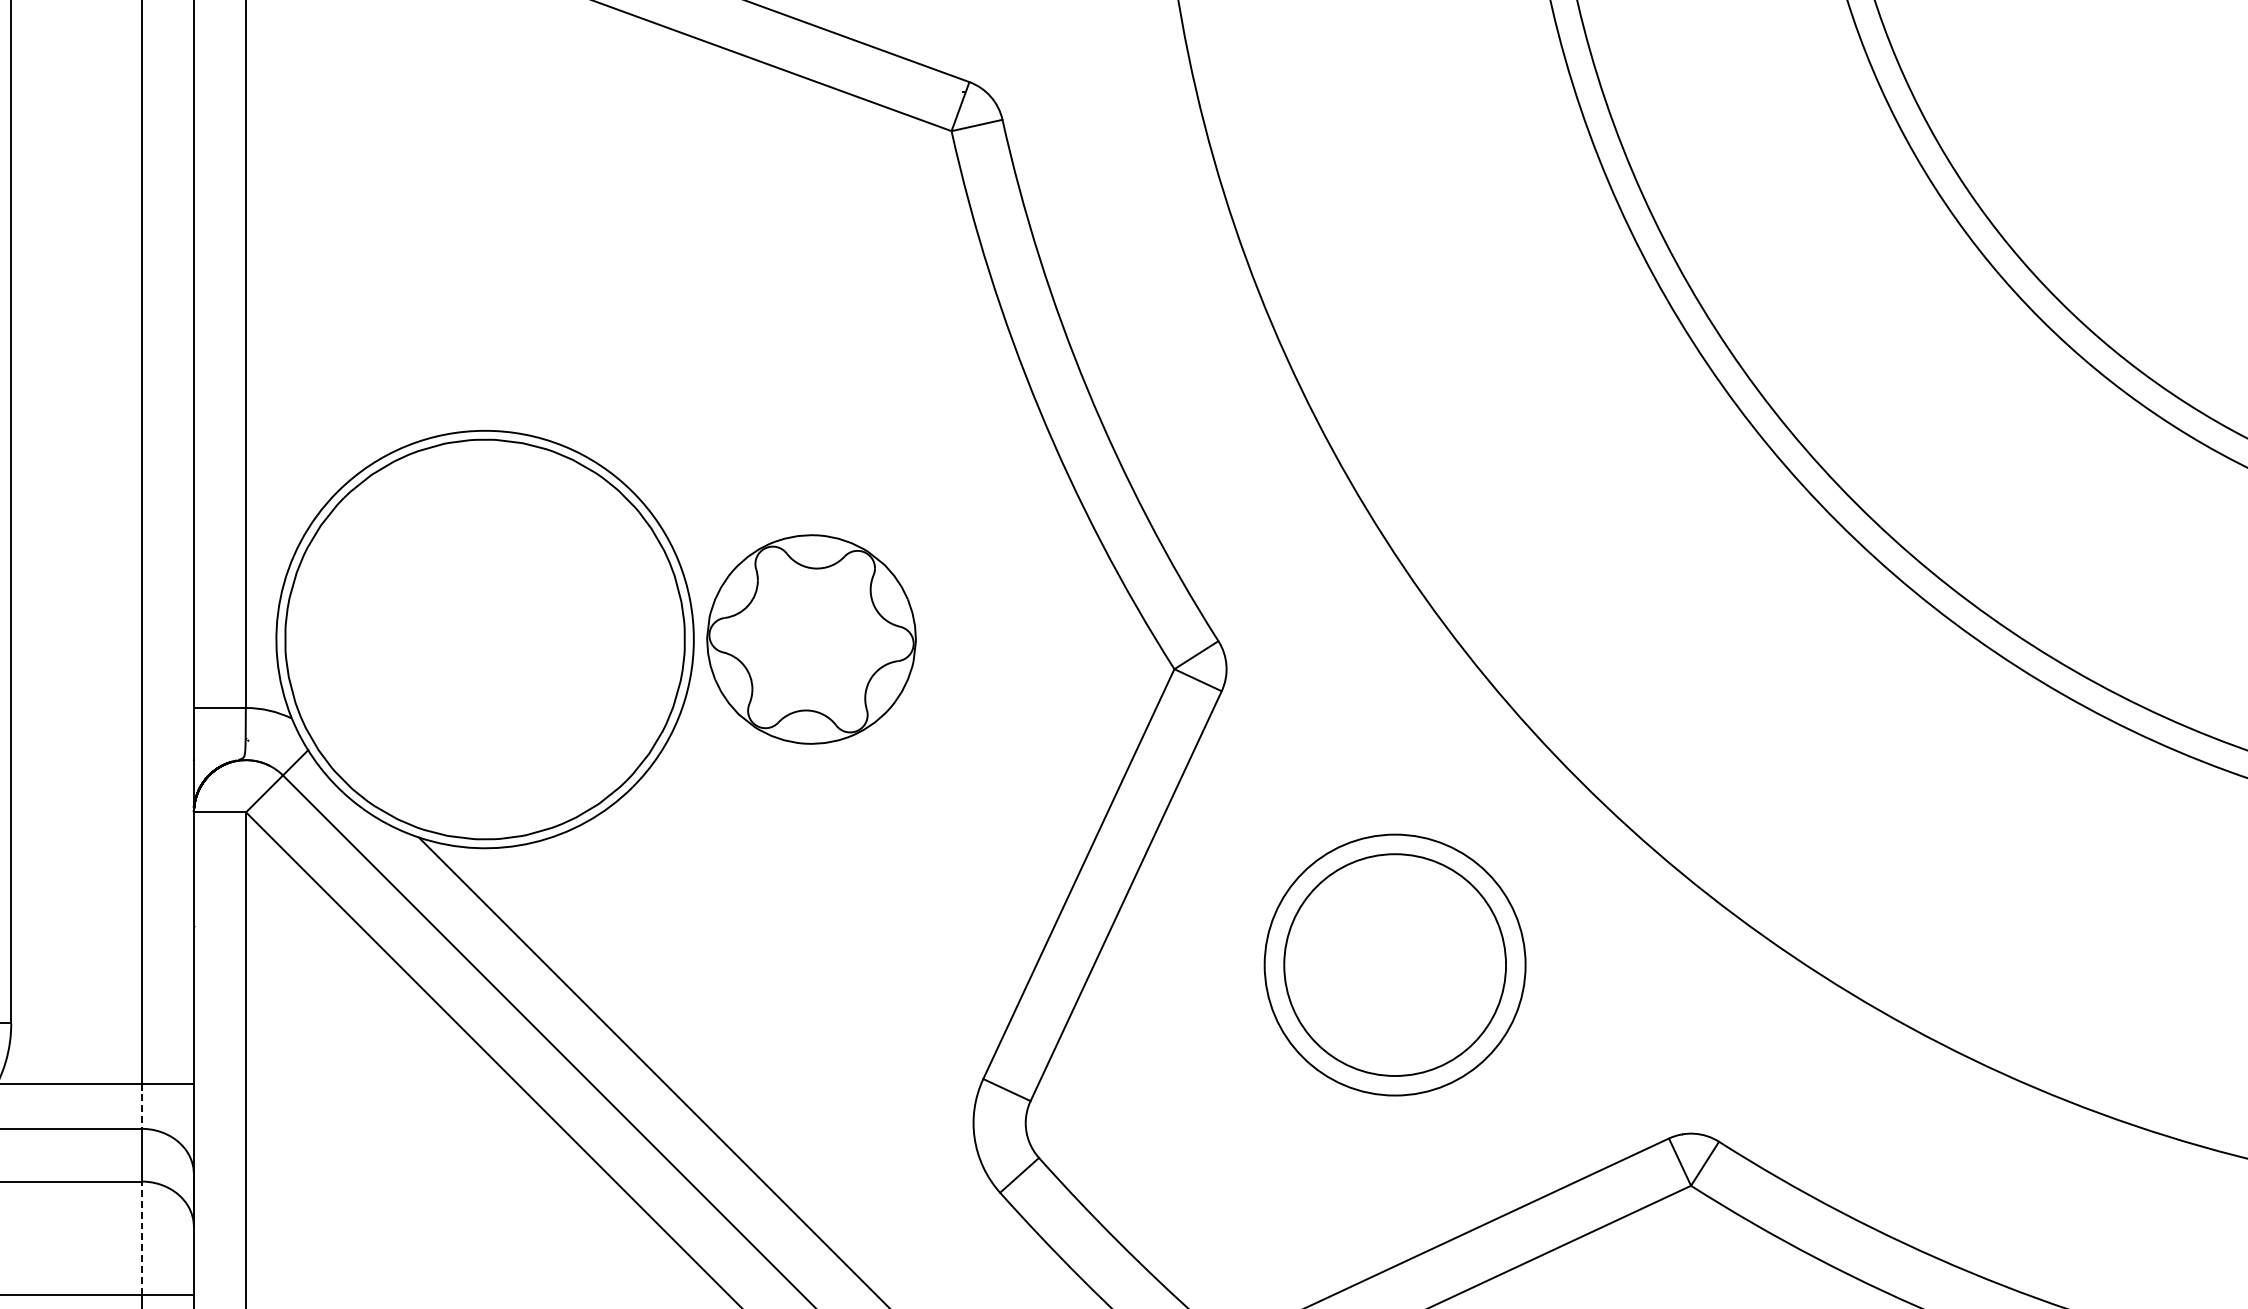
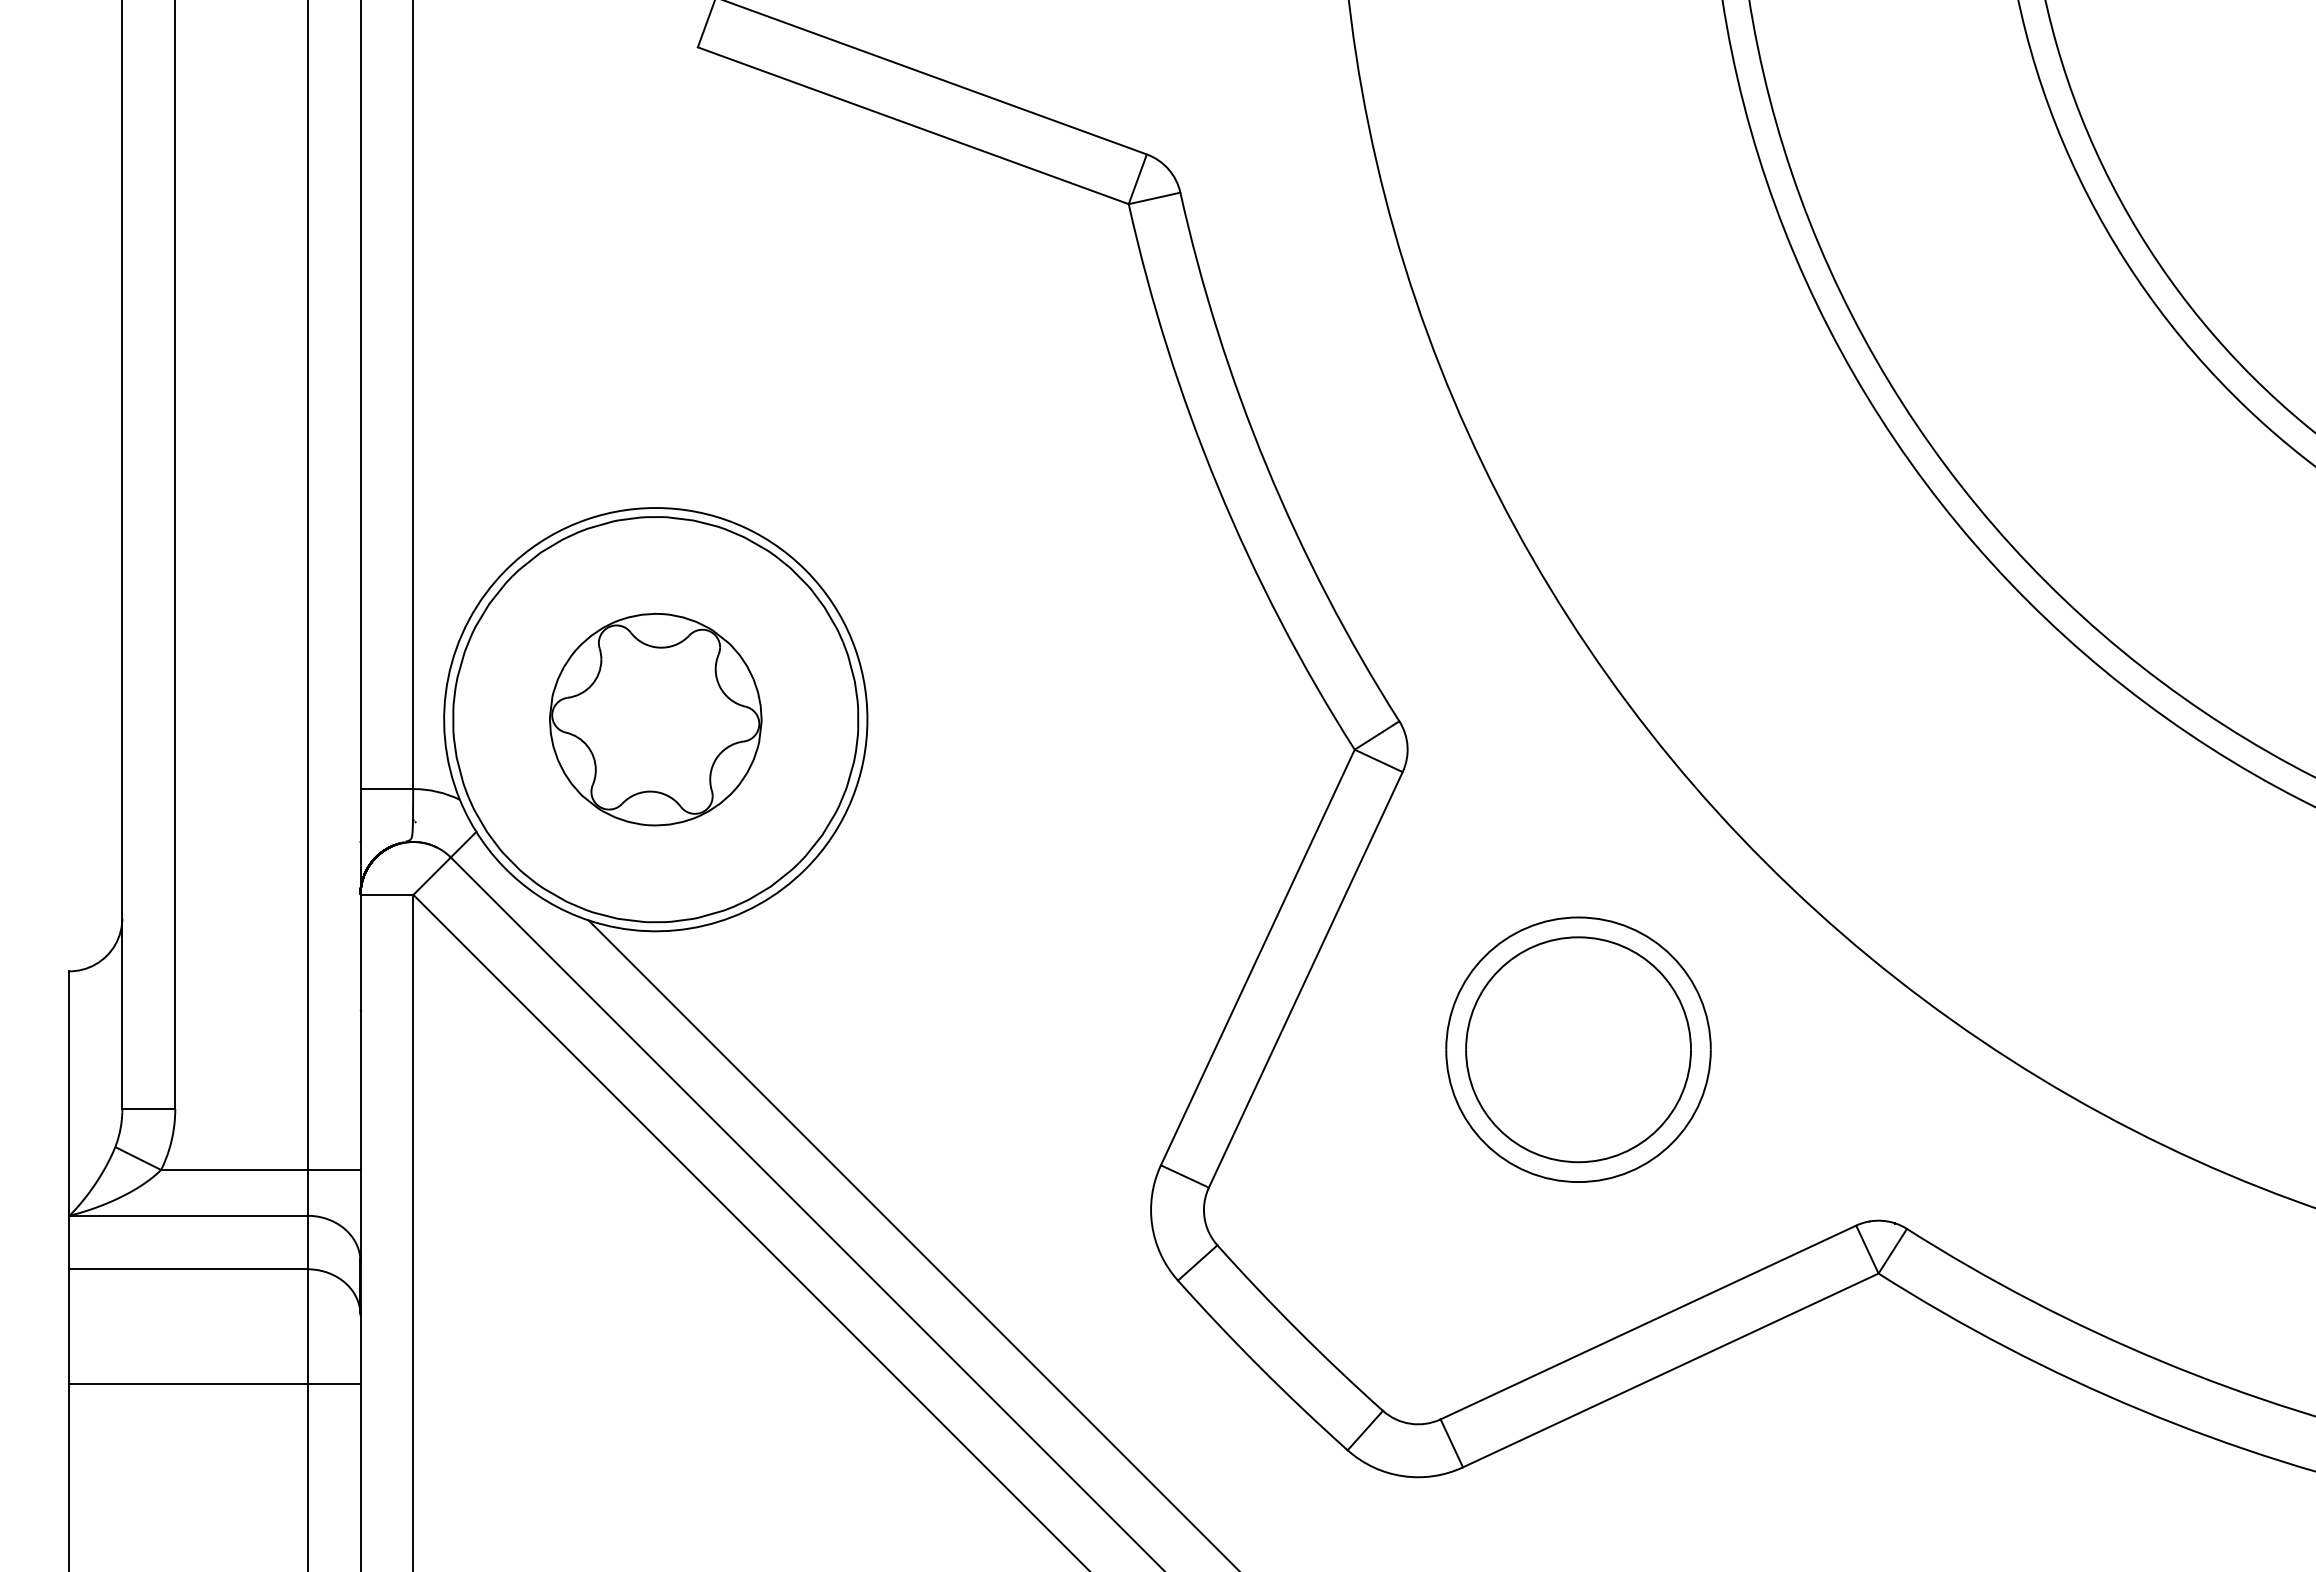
part: (811, 639) -> (655, 719), moved
line: (141, 1105) -> (307, 1192), dashed -> solid
line: (141, 1238) -> (307, 1326), dashed -> solid

